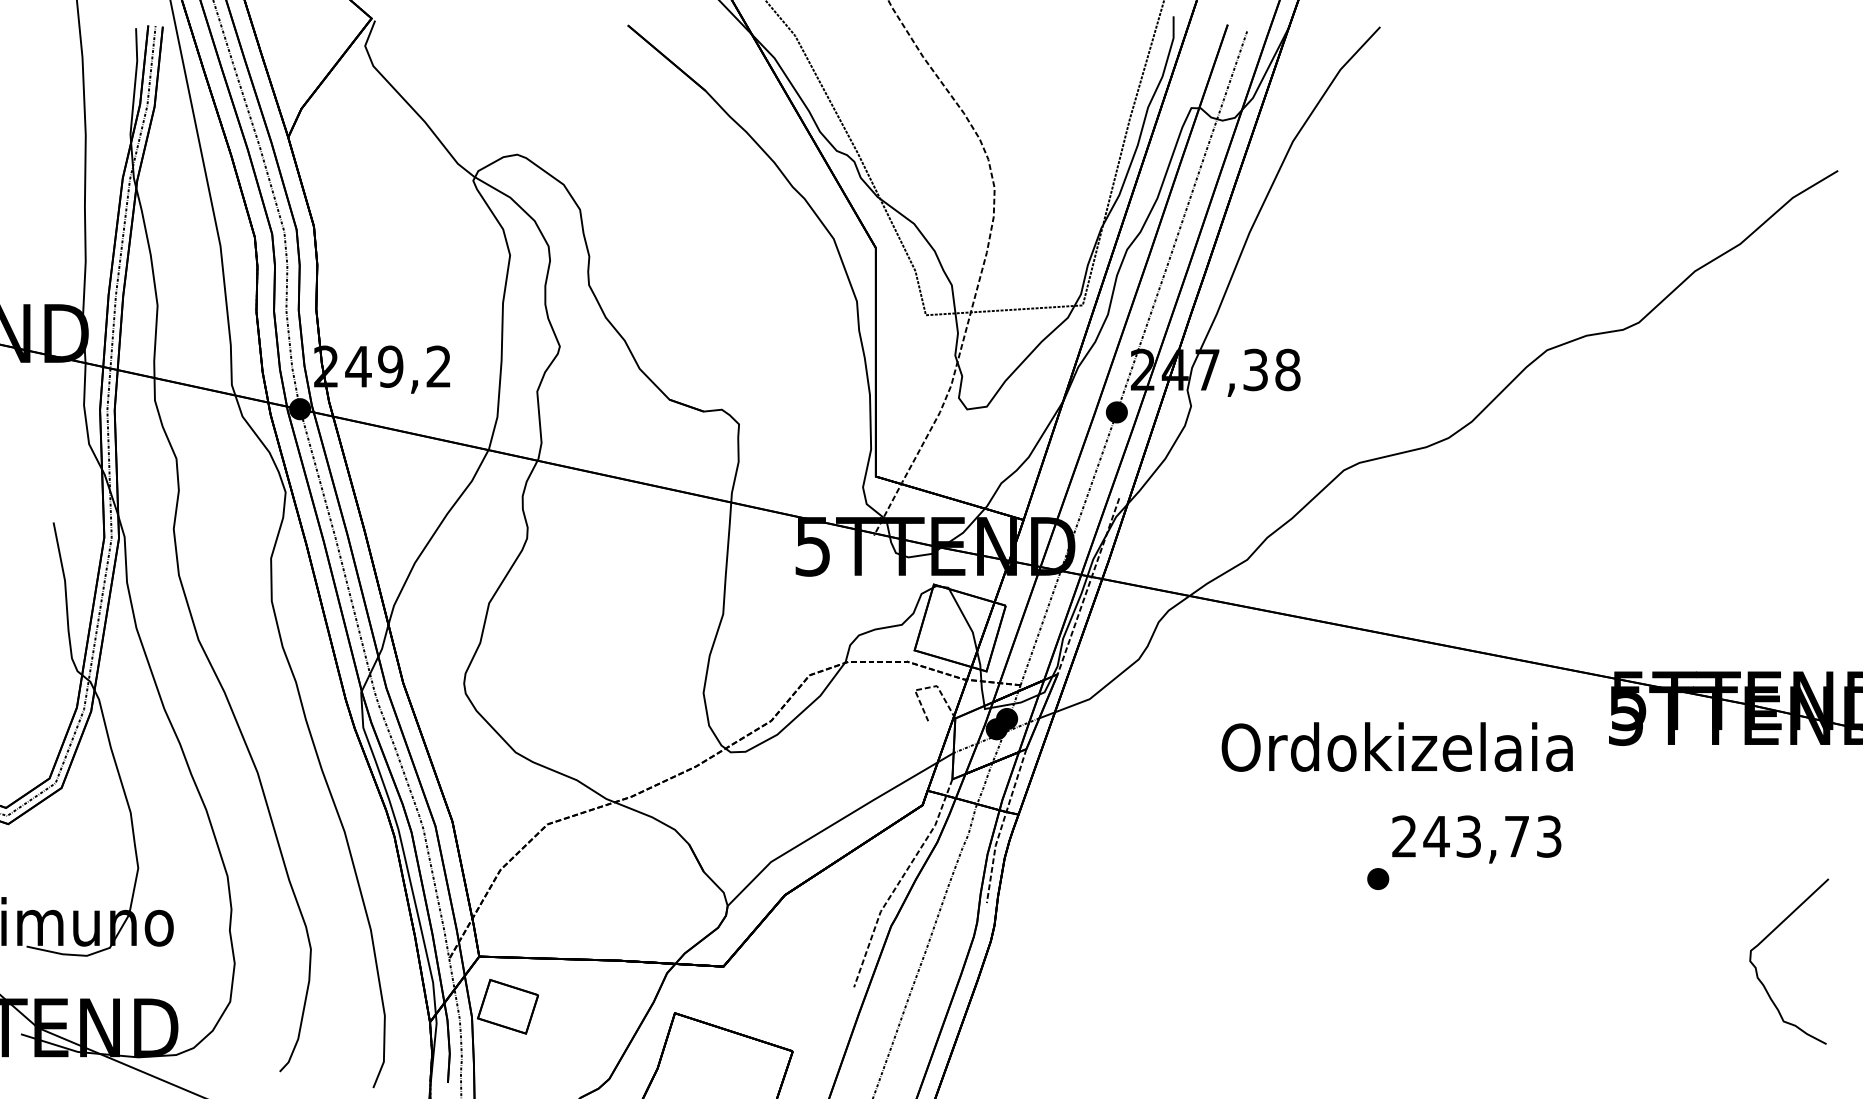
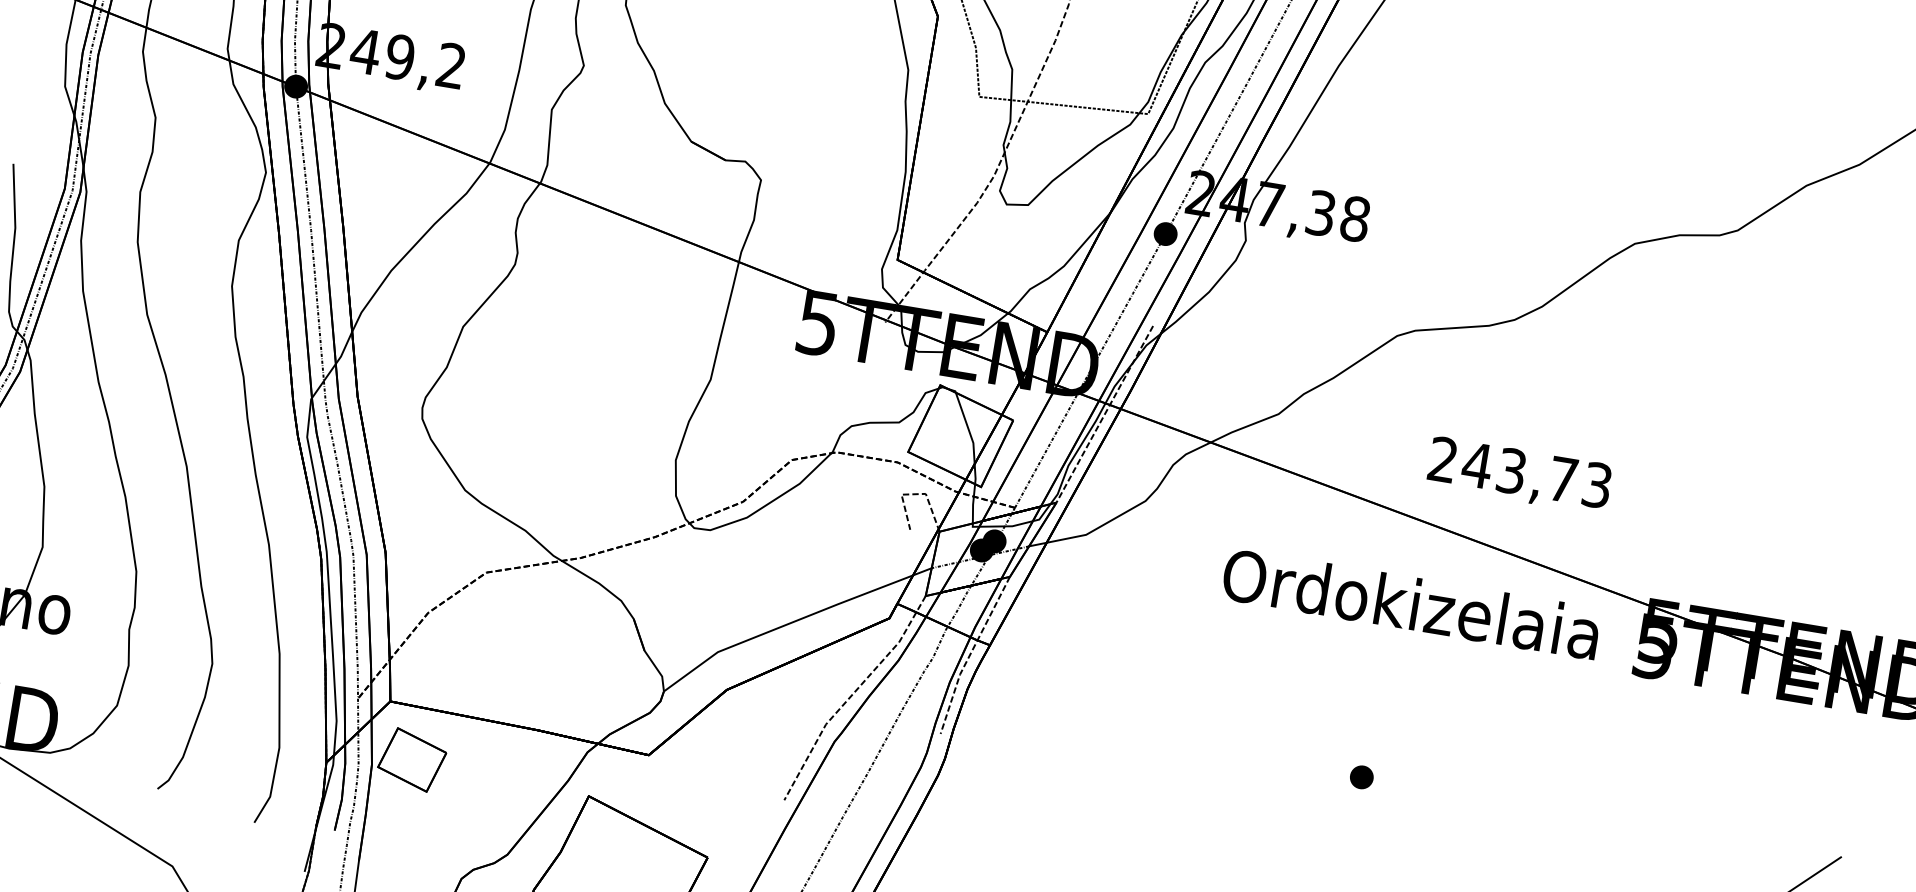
text: (1396, 746) -> (1410, 603), moved
text: (1476, 839) -> (1519, 475), moved

